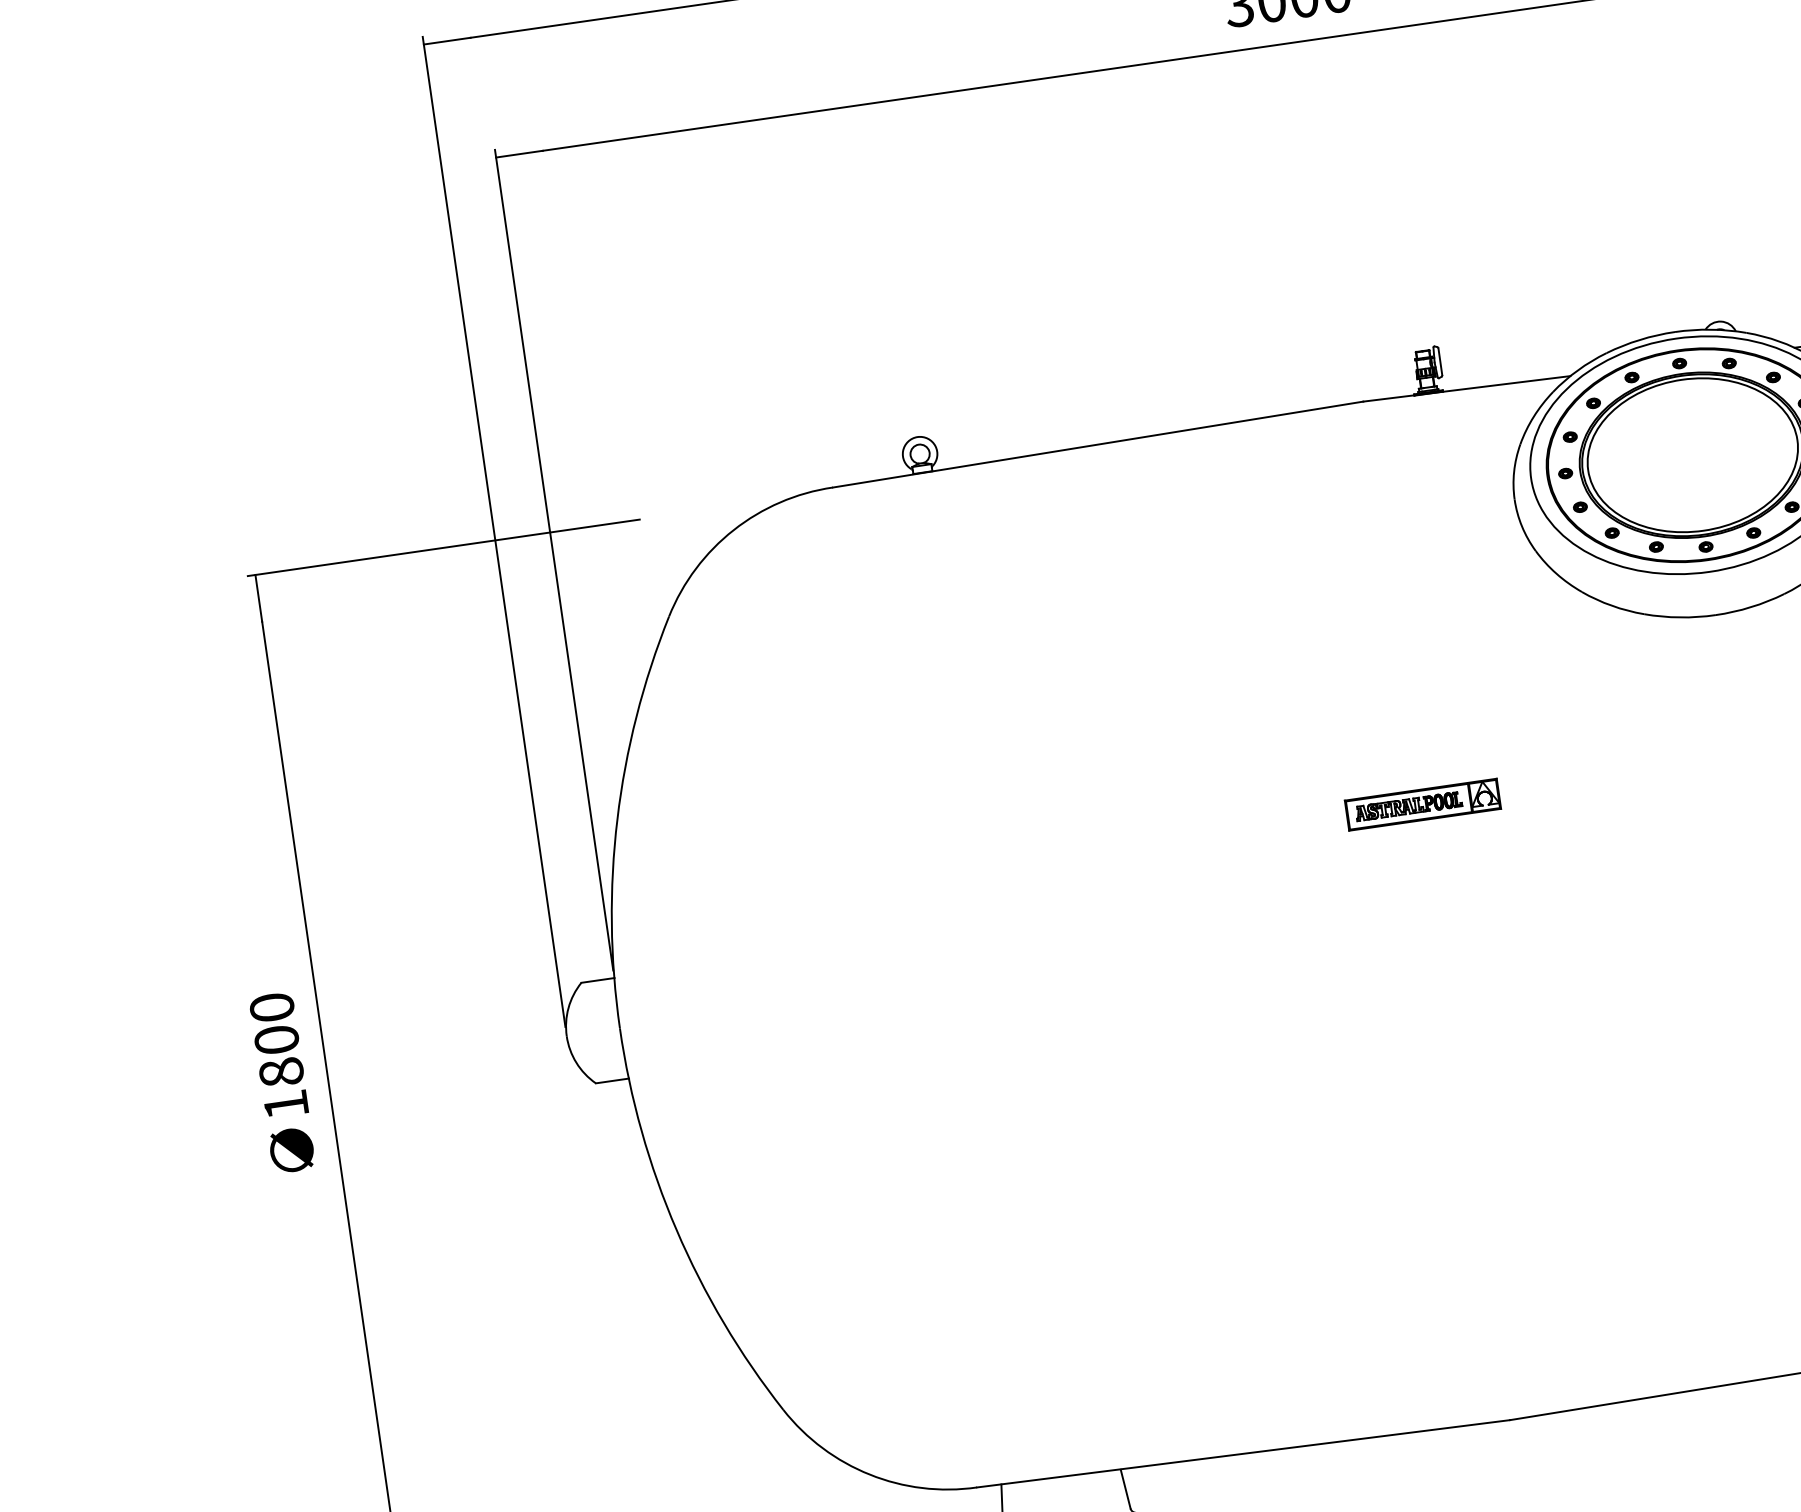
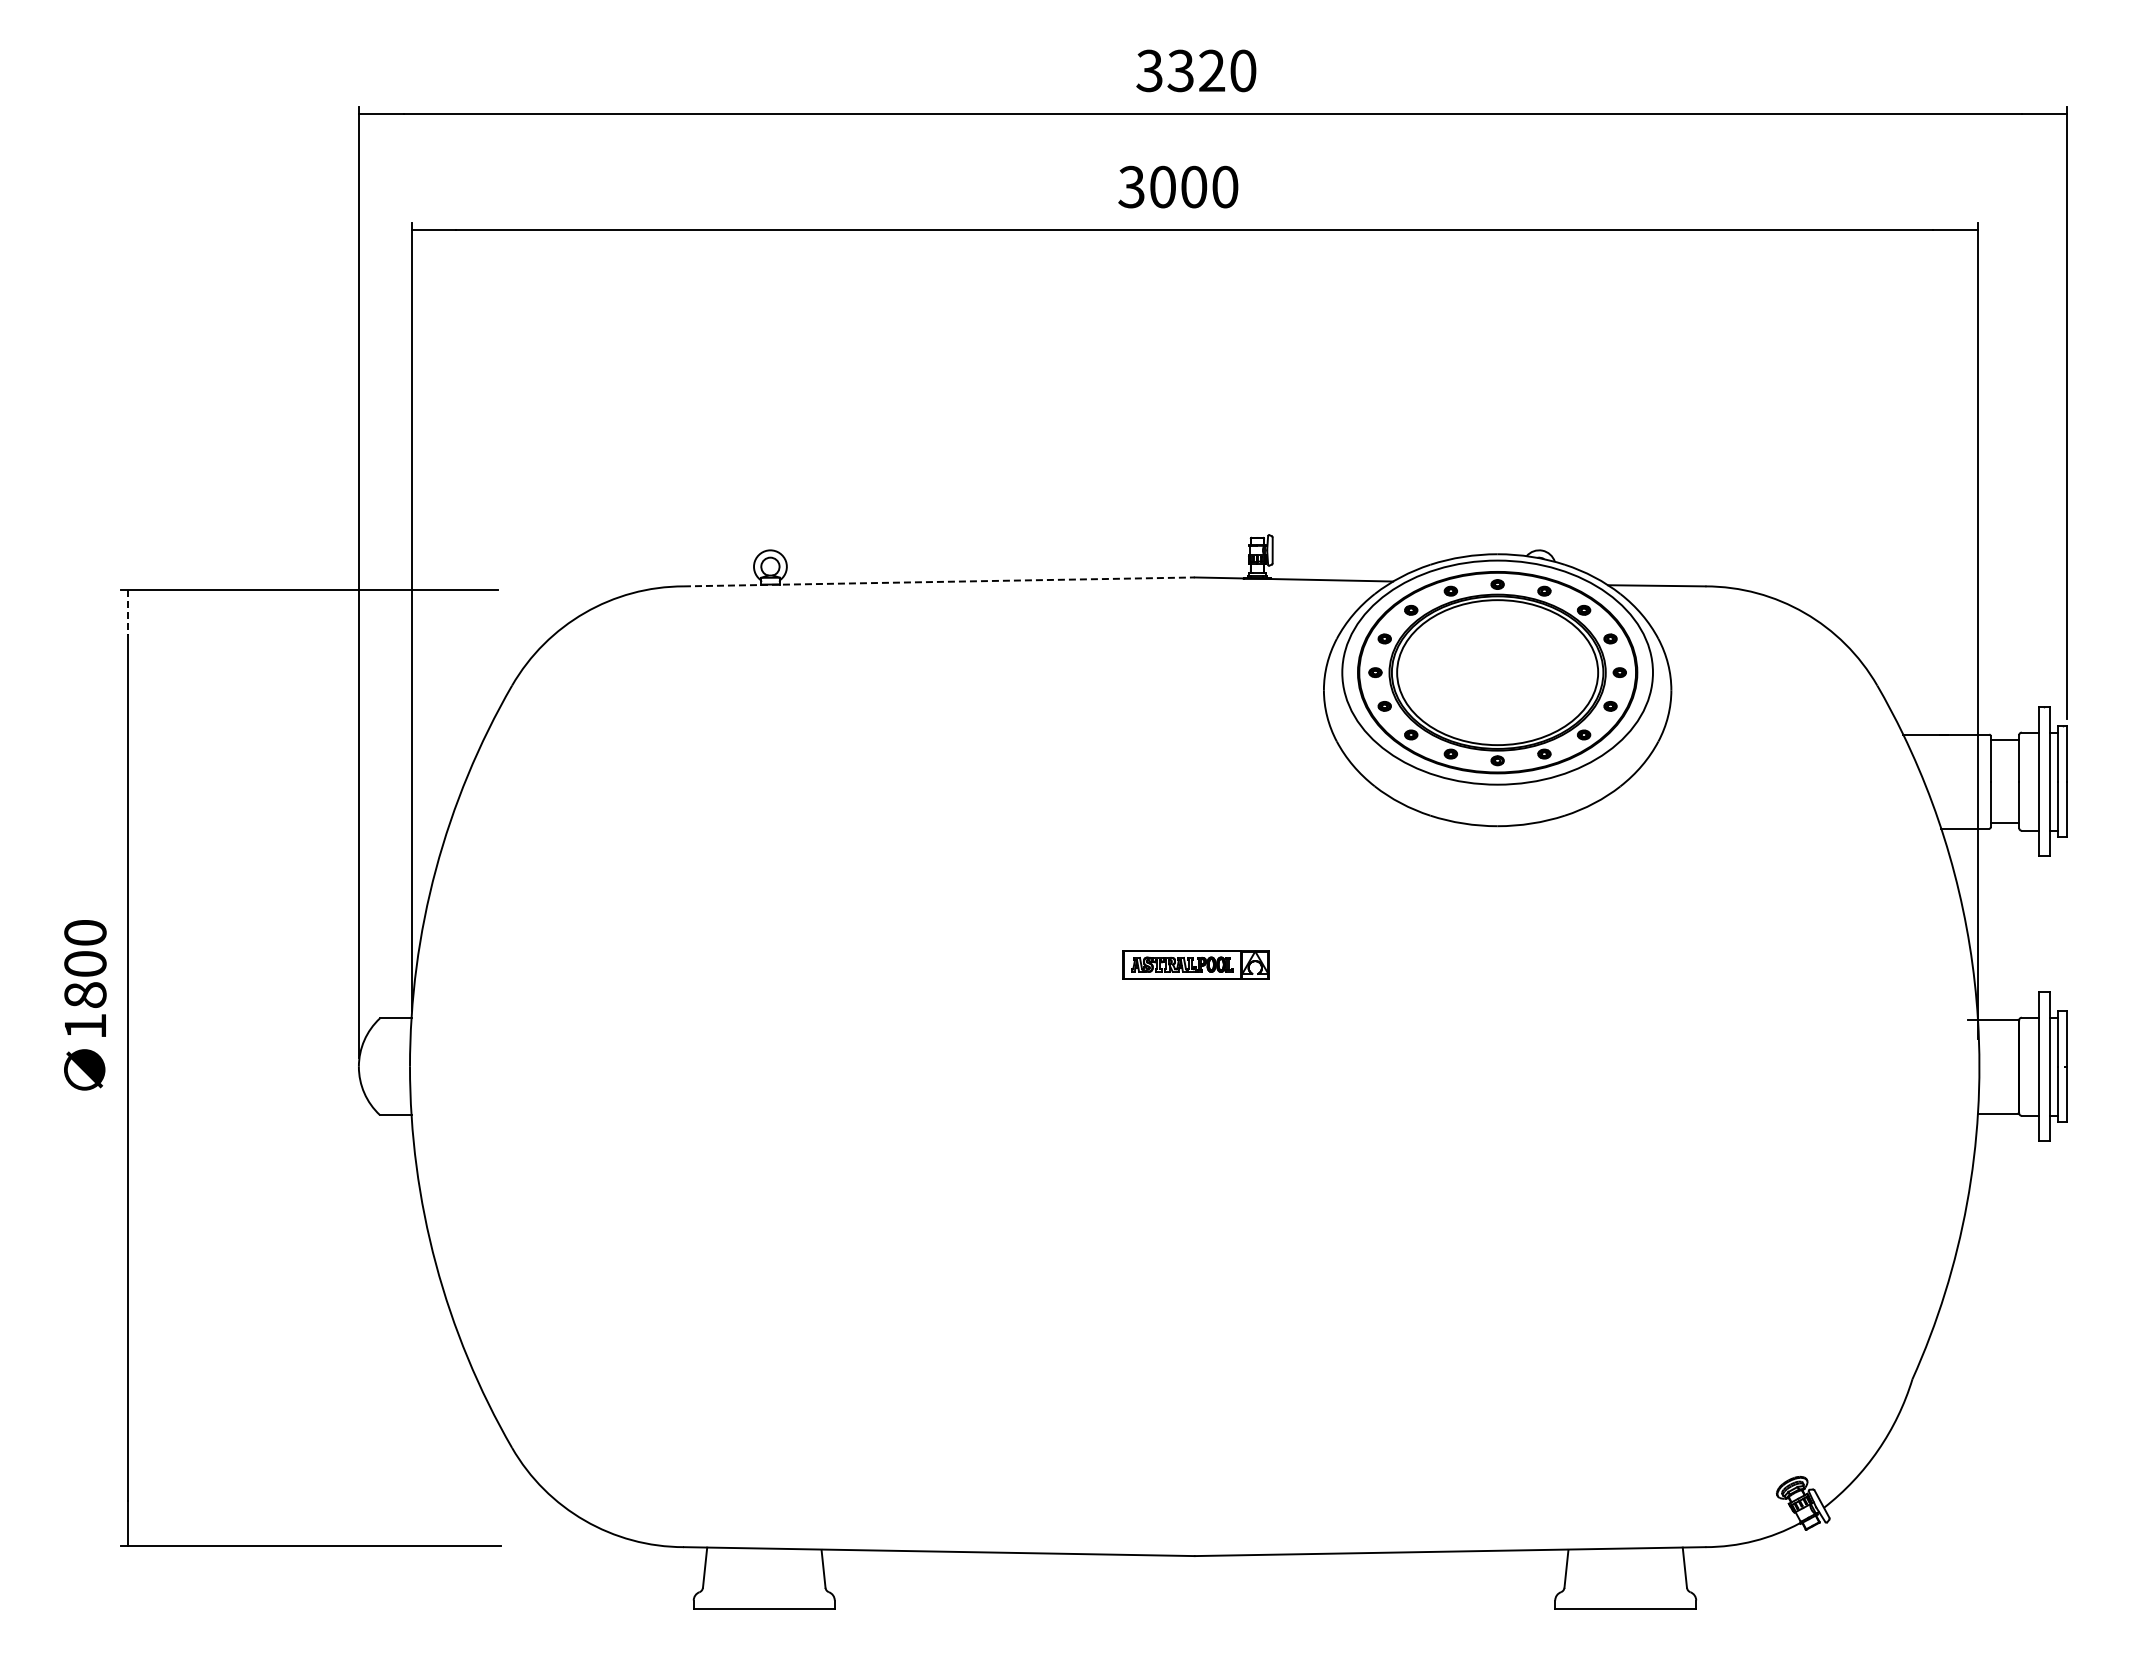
line: (1098, 444) -> (939, 581), solid -> dashed
line: (259, 599) -> (128, 613), solid -> dashed
text: (283, 1083) -> (85, 1005), moved

